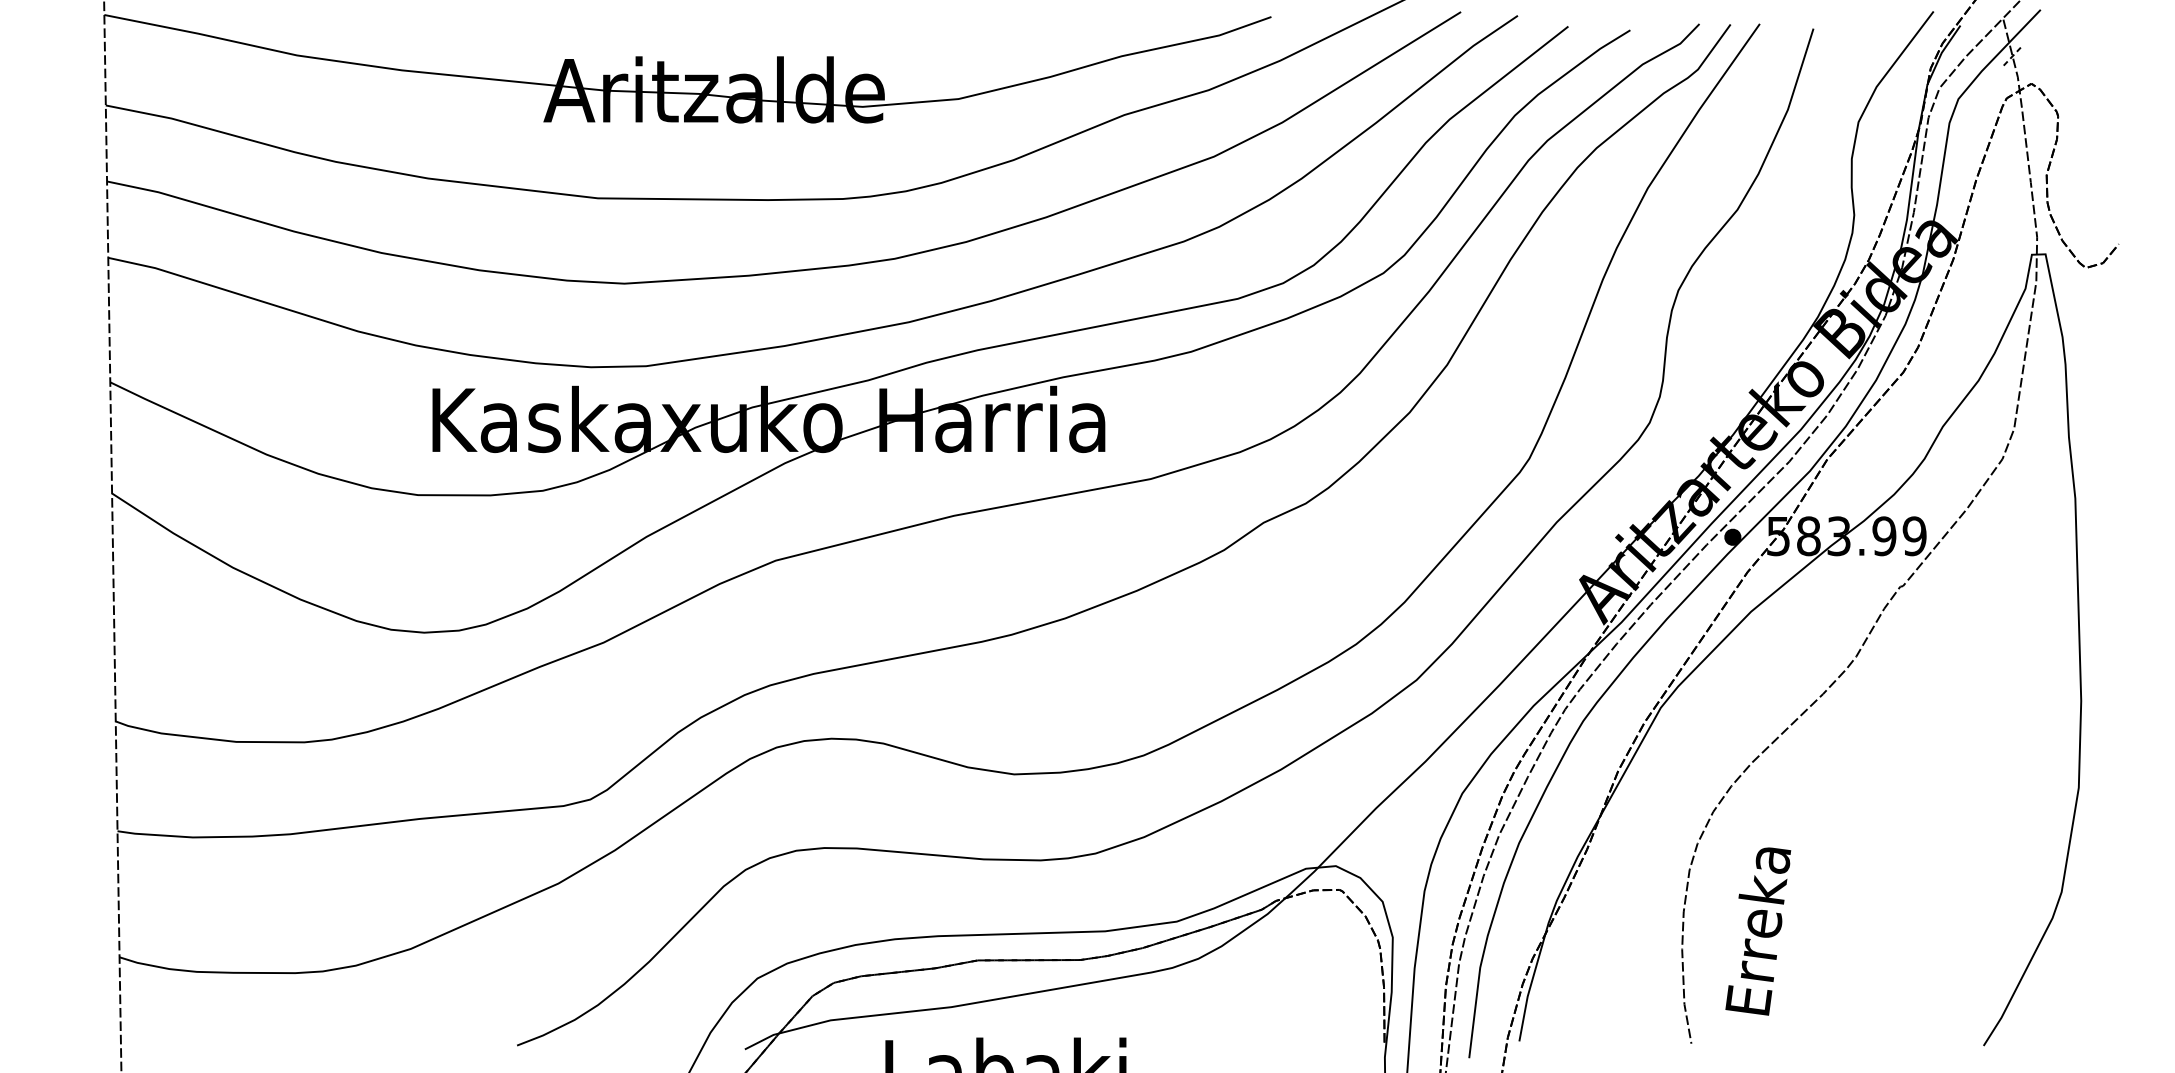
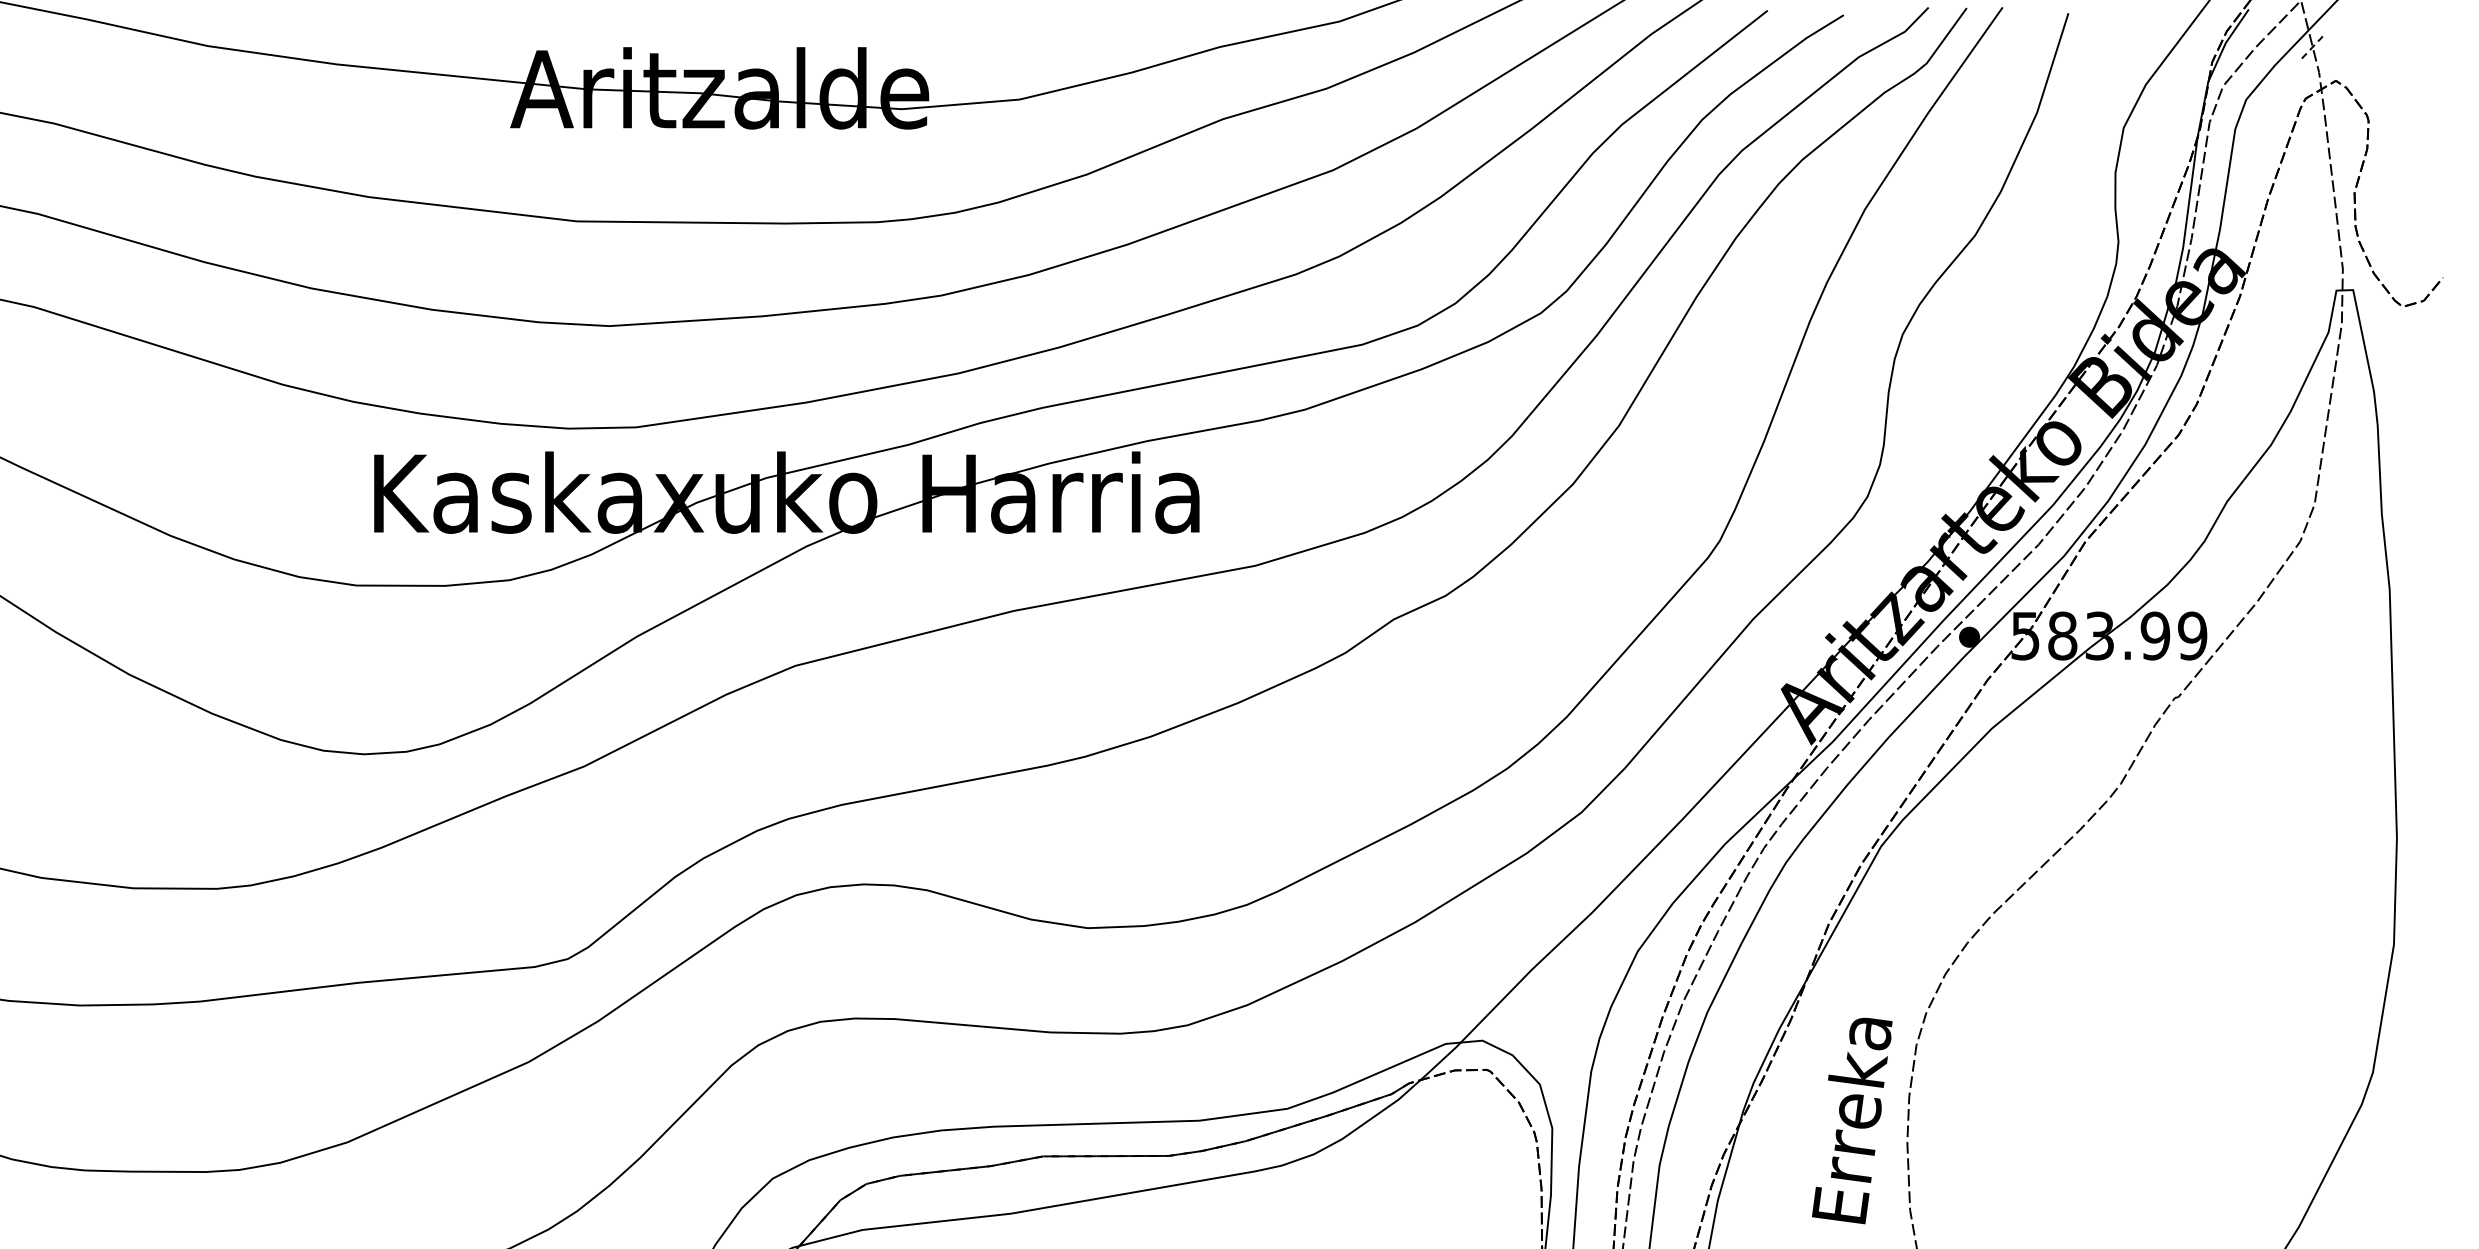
text: (1758, 931) -> (1852, 1120), moved

